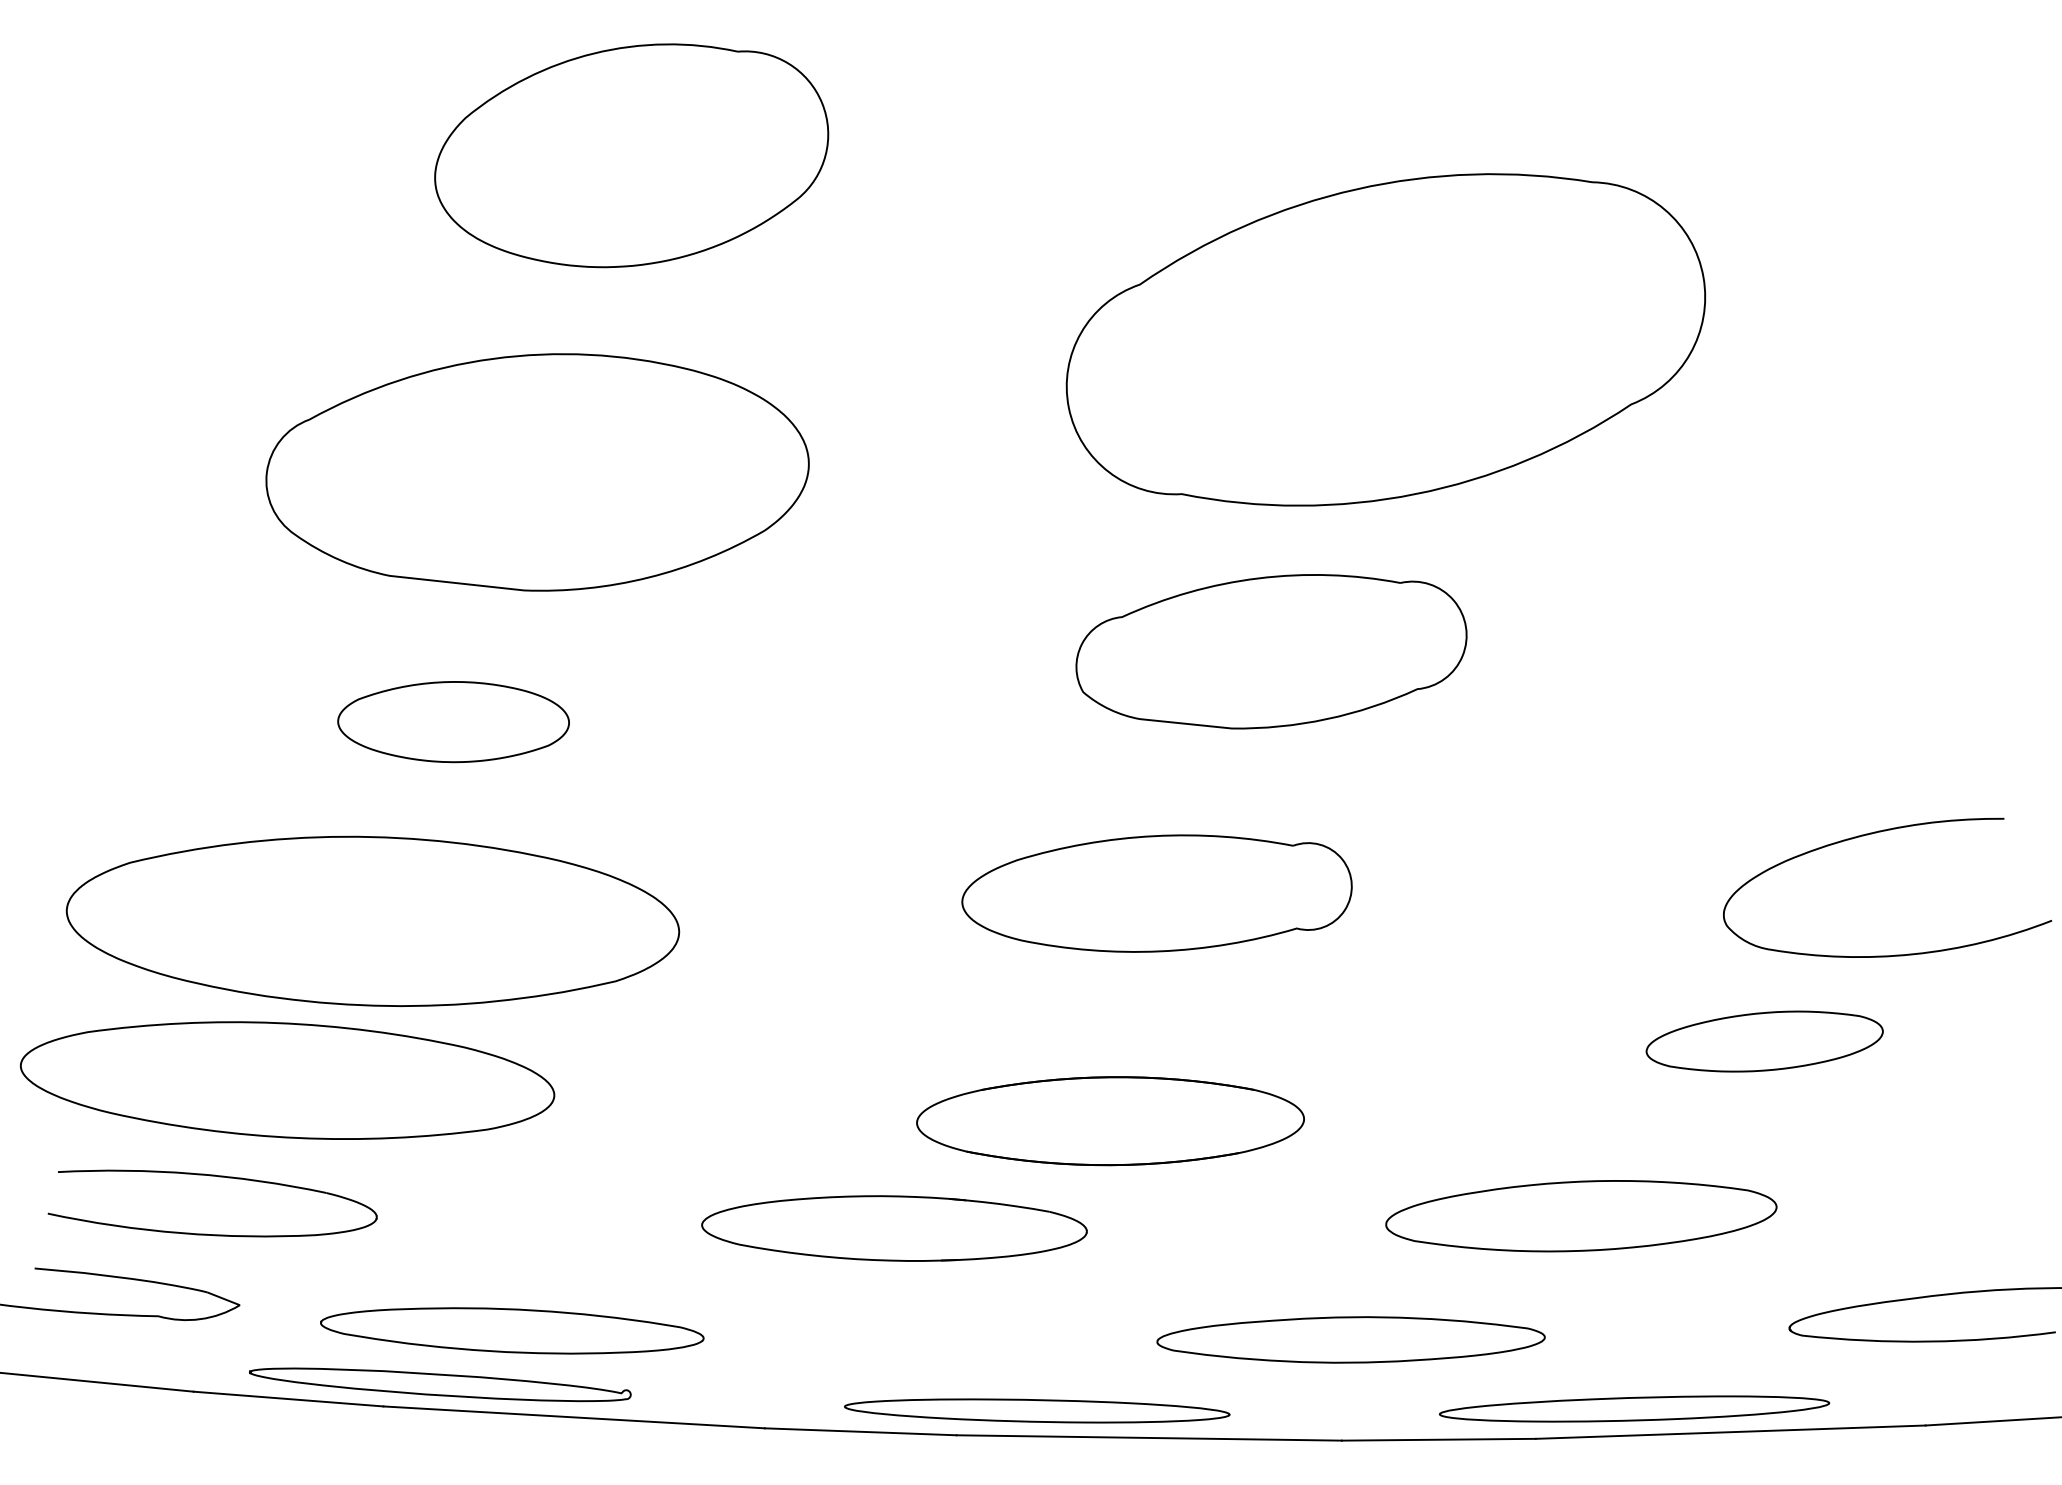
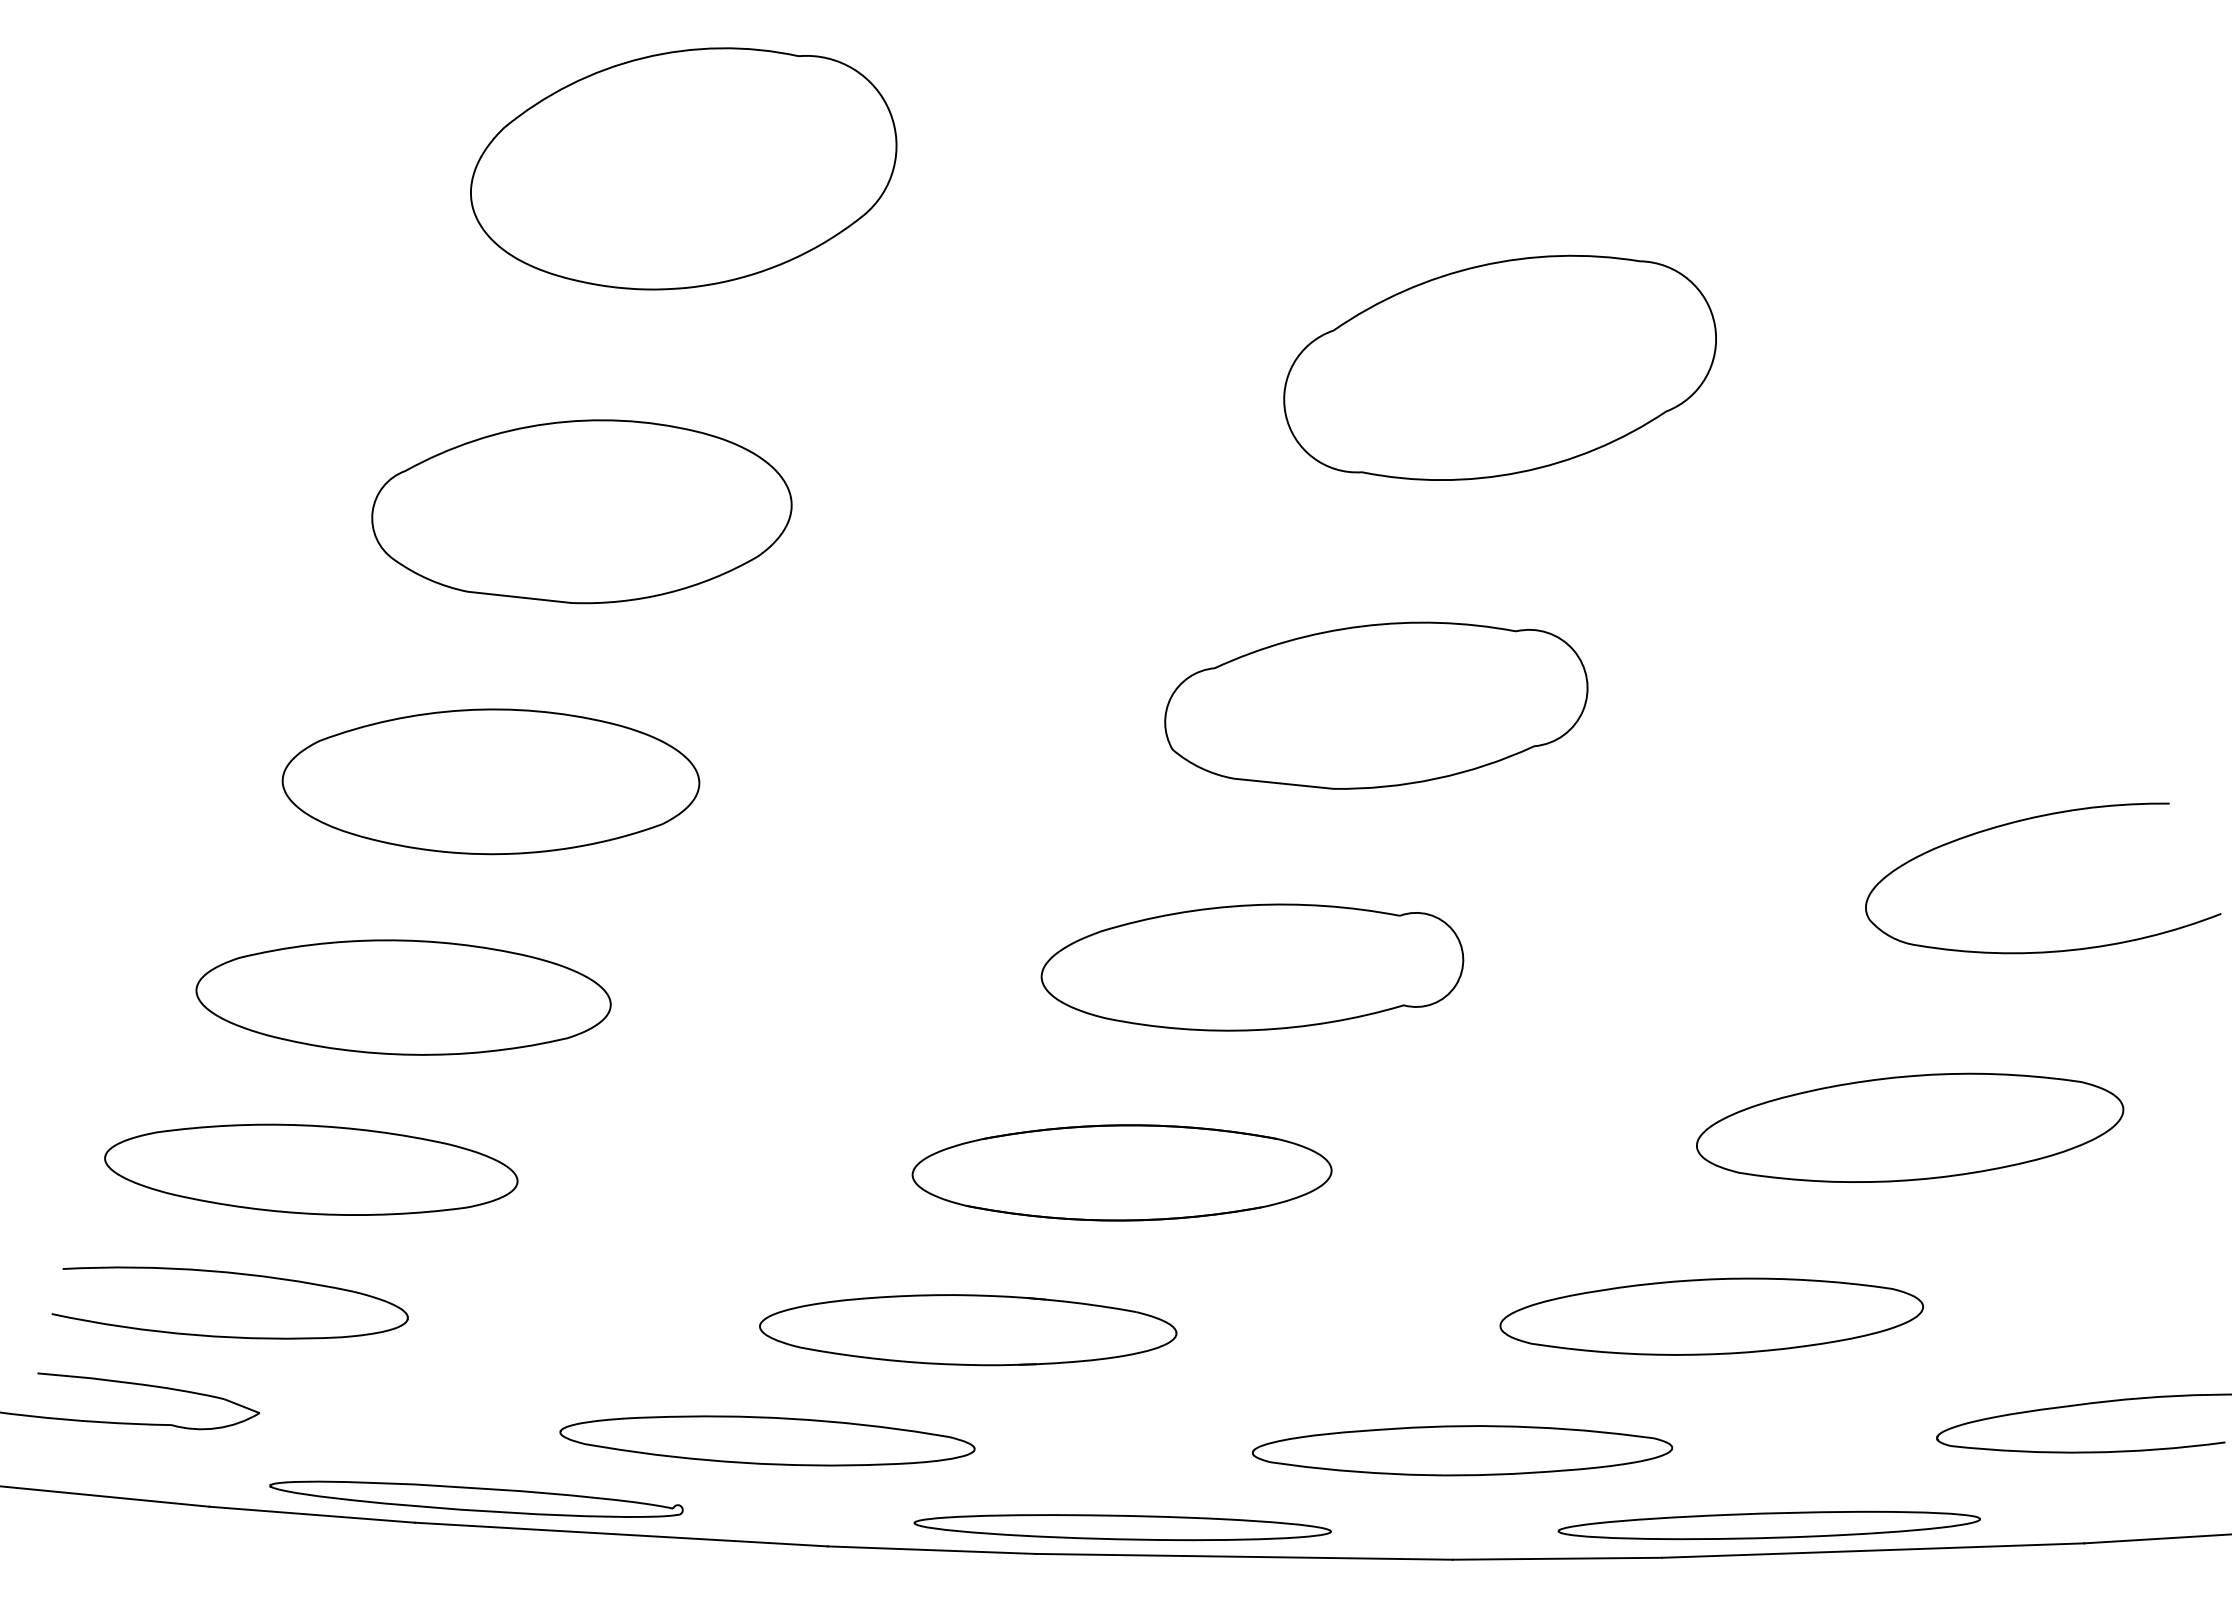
part: (1385, 339) -> (1499, 367), size x0.62
part: (537, 472) -> (581, 511), size x0.71
part: (453, 721) -> (490, 781), size x1.67
curve: (1875, 833) -> (2030, 819), moved
part: (372, 921) -> (403, 997), size x0.62
part: (1764, 1041) -> (1910, 1127), size x1.67
part: (287, 1080) -> (311, 1169), size x0.71
part: (1109, 1120) -> (1121, 1172), moved
part: (512, 1330) -> (767, 1440), moved

